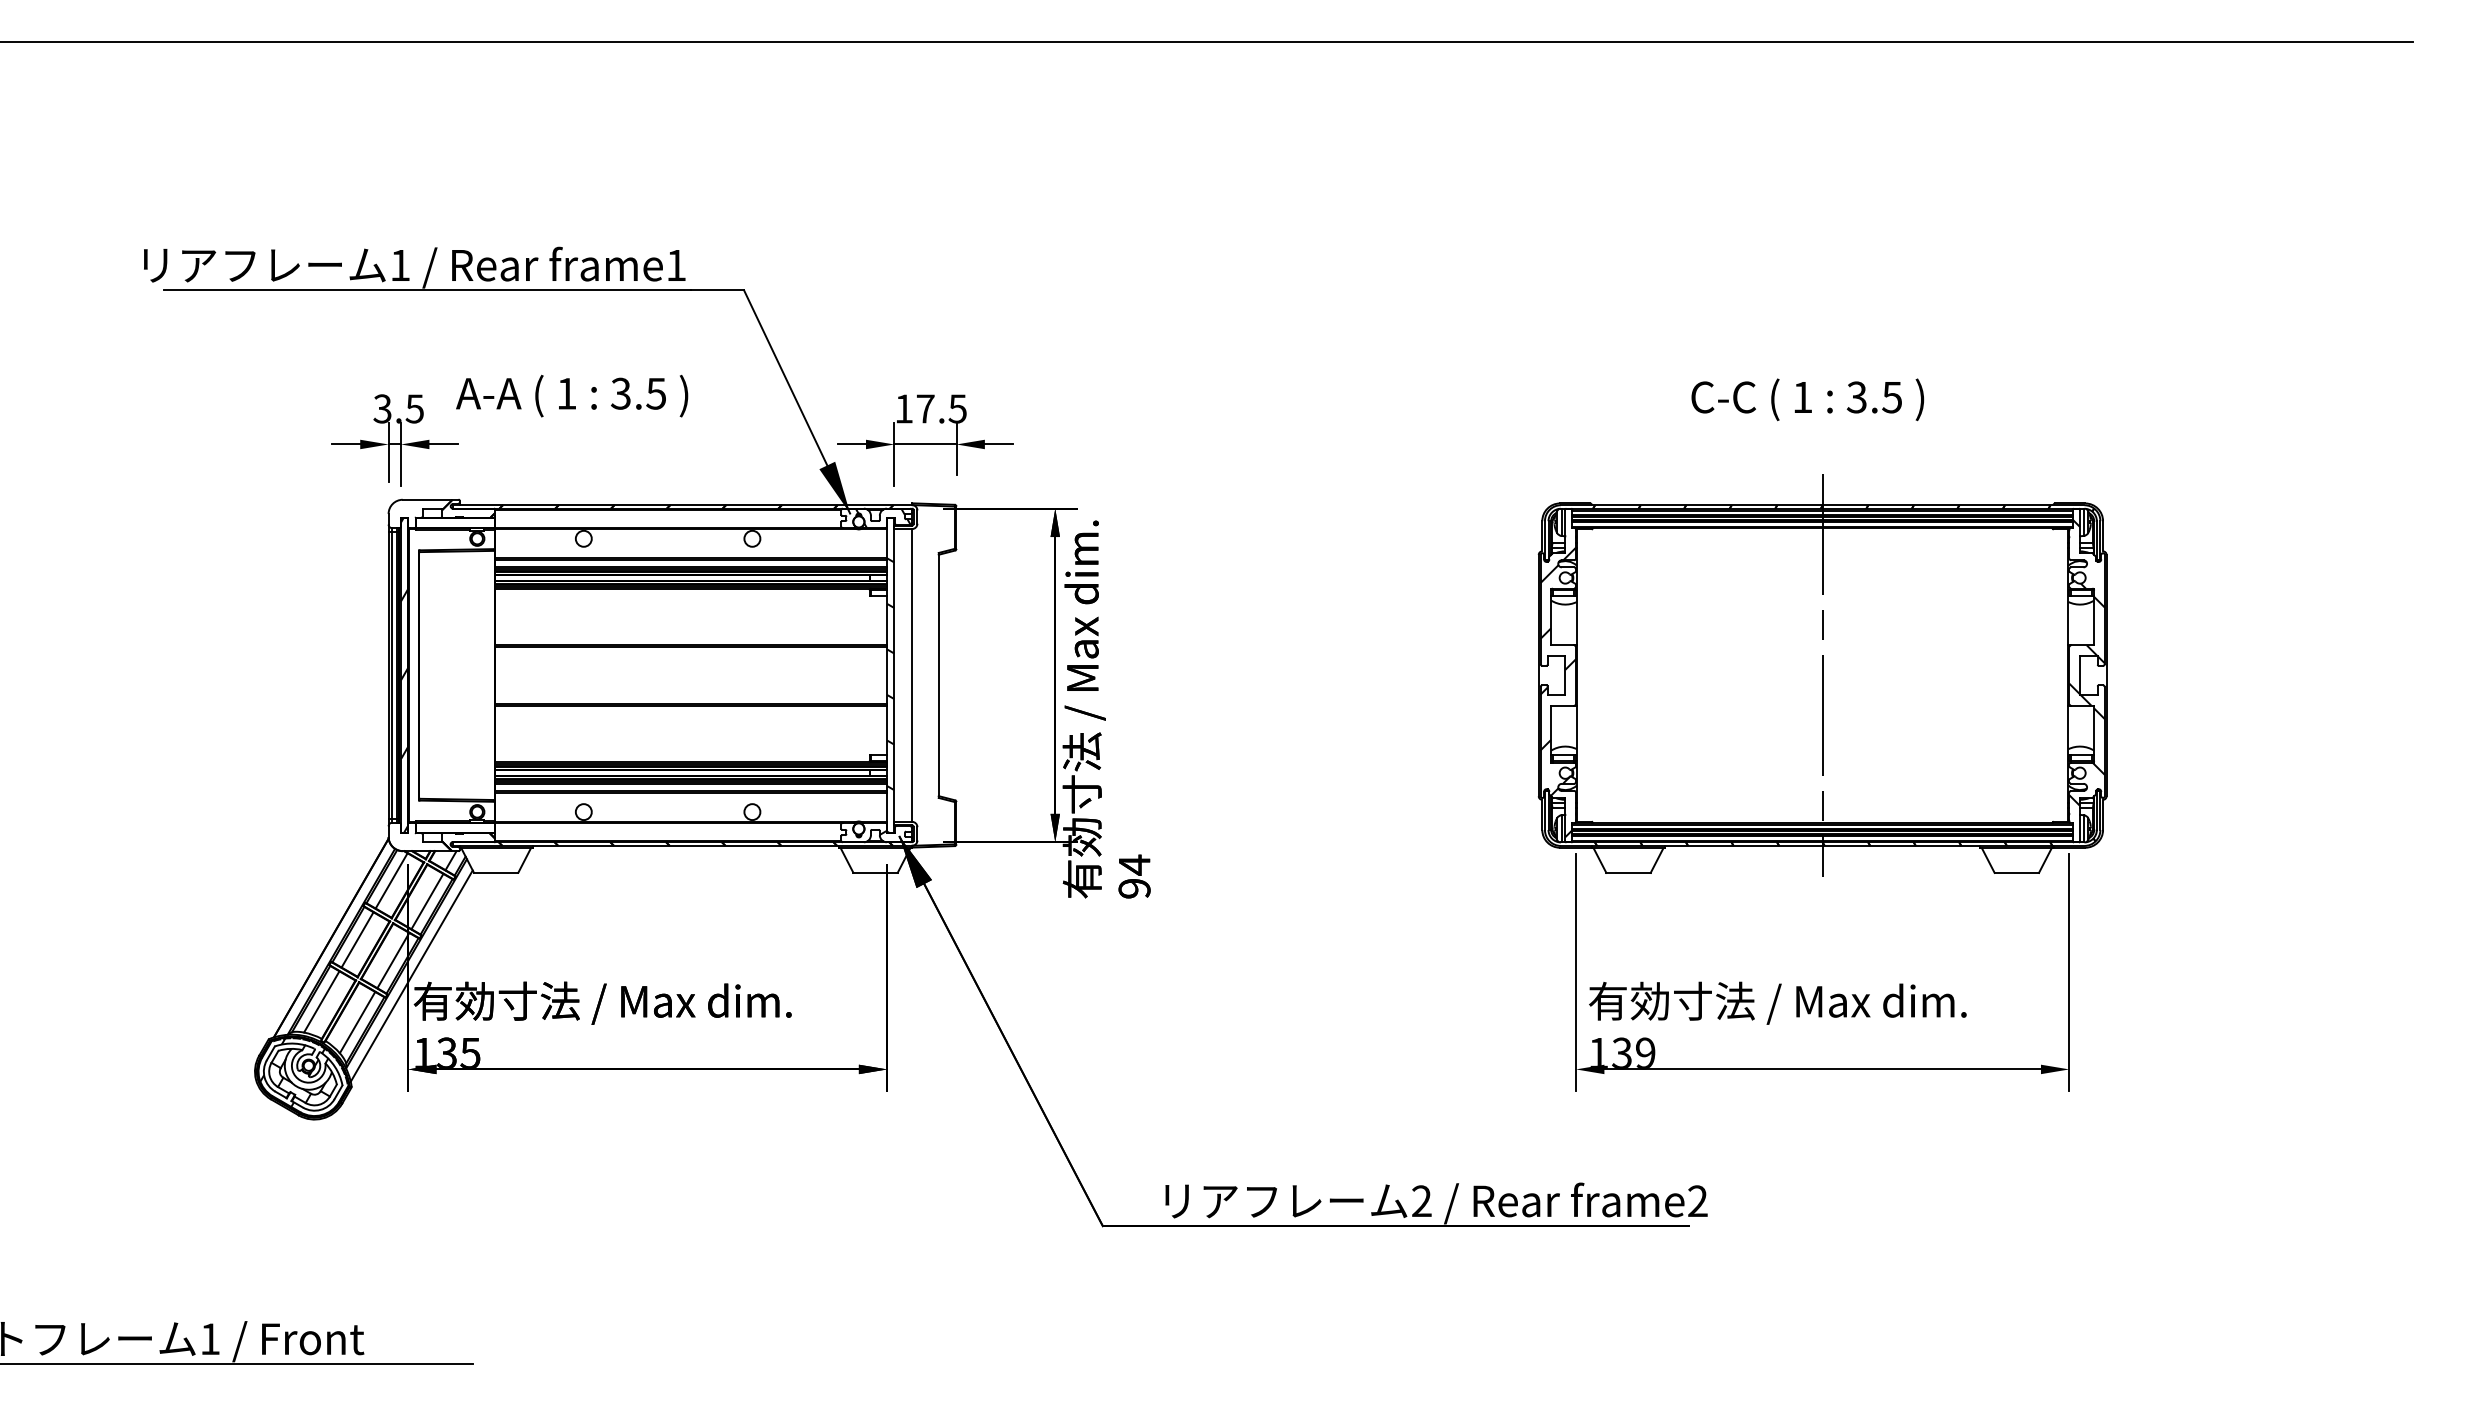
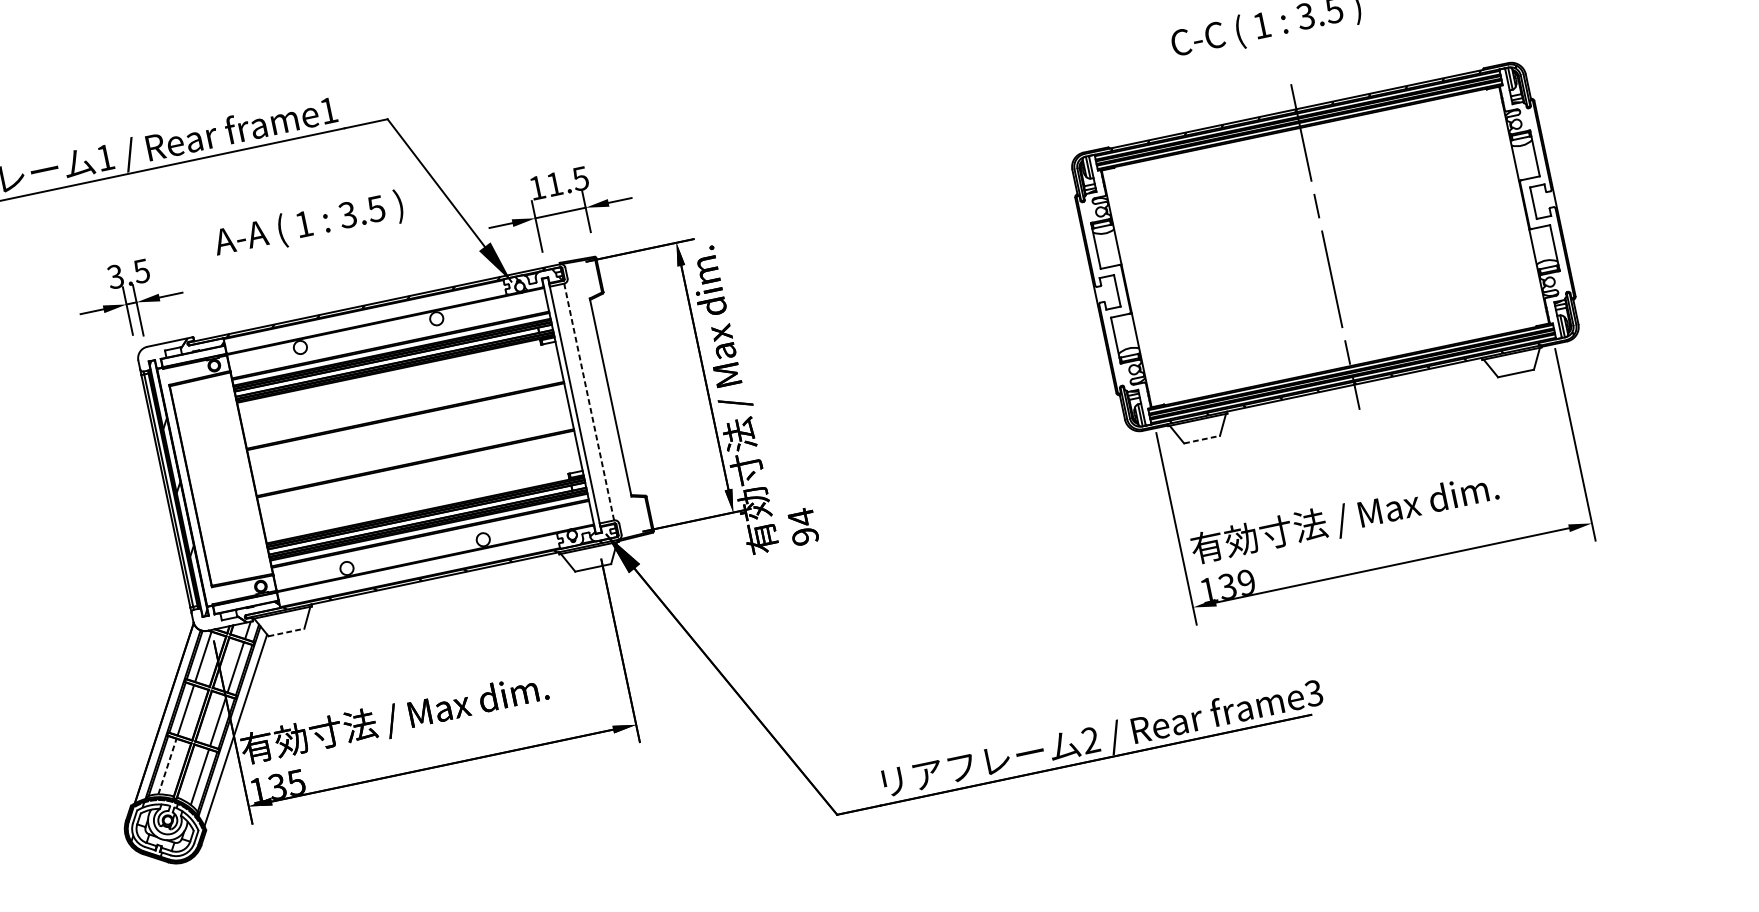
text: (572, 395) -> (308, 224), moved
text: (925, 408) -> (554, 183), 17.5 -> 11.5
hatch: (2086, 662) -> (1536, 191), removed
line: (912, 674) -> (589, 401), solid -> dashed
hatch: (1558, 692) -> (1114, 305), removed
hatch: (890, 695) -> (575, 421), removed
line: (496, 872) -> (286, 632), solid -> dashed
line: (1629, 872) -> (1202, 439), solid -> dashed
line: (322, 1001) -> (167, 766), solid -> dashed
text: (1697, 1201) -> (1313, 693), frame2 -> frame3

